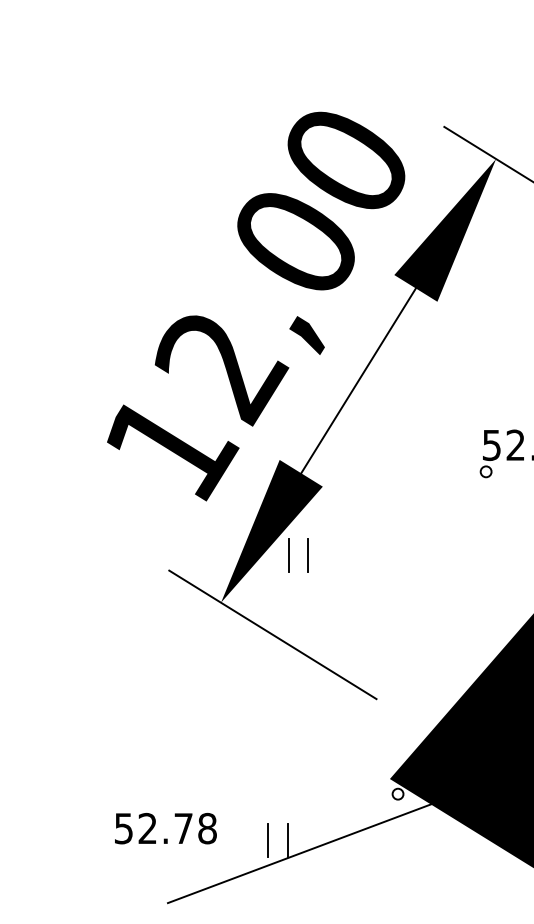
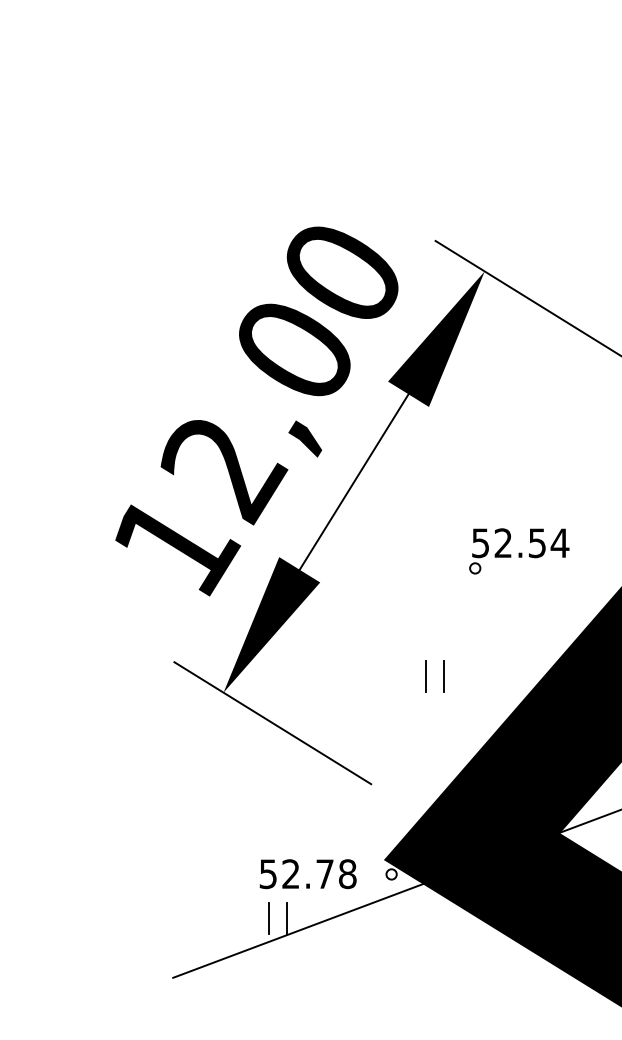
part: (289, 555) -> (426, 676), moved
text: (165, 828) -> (307, 874), moved

